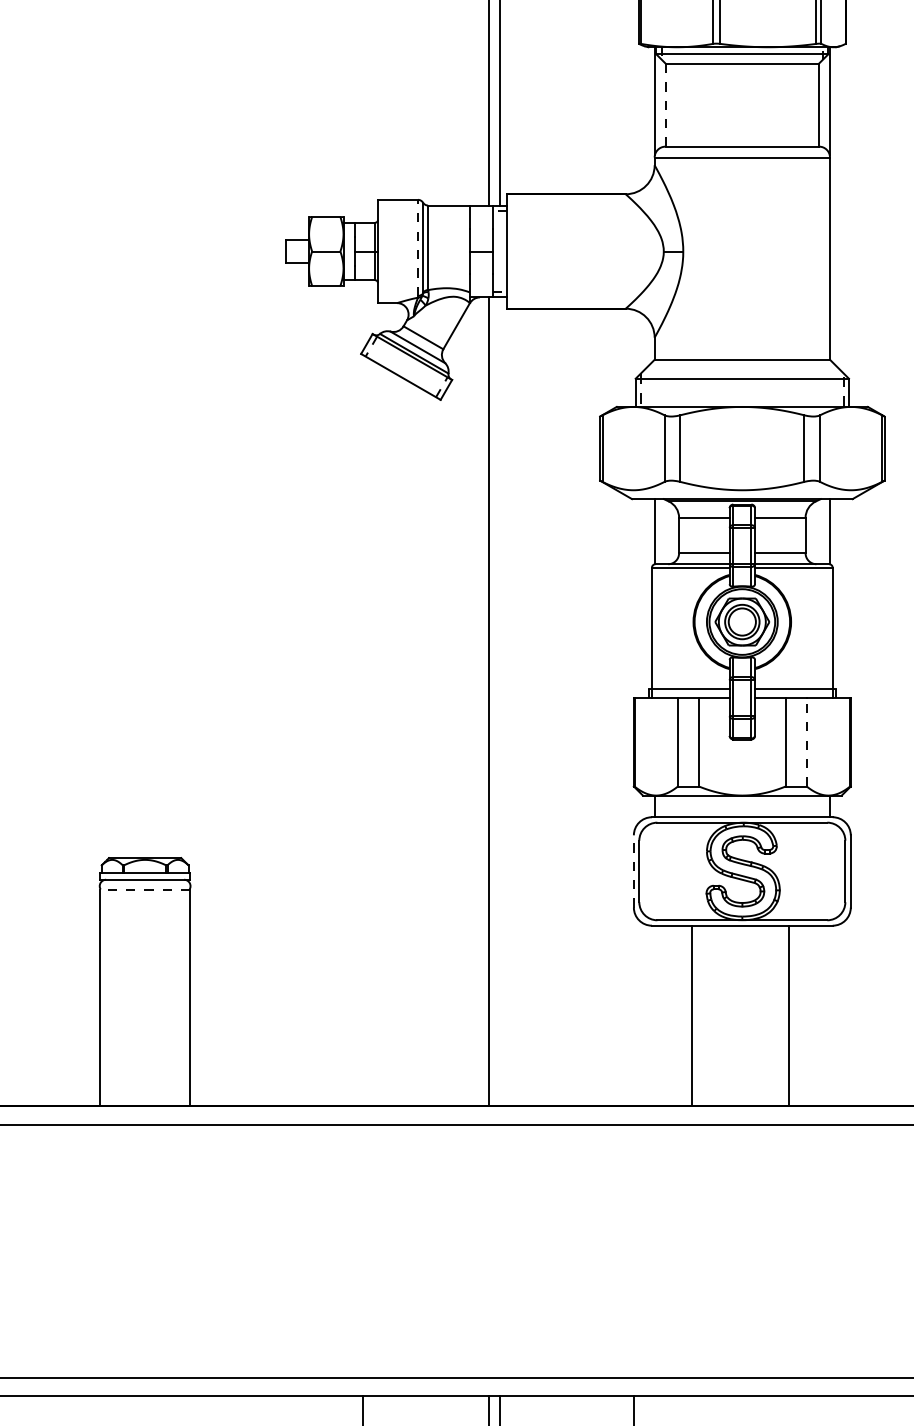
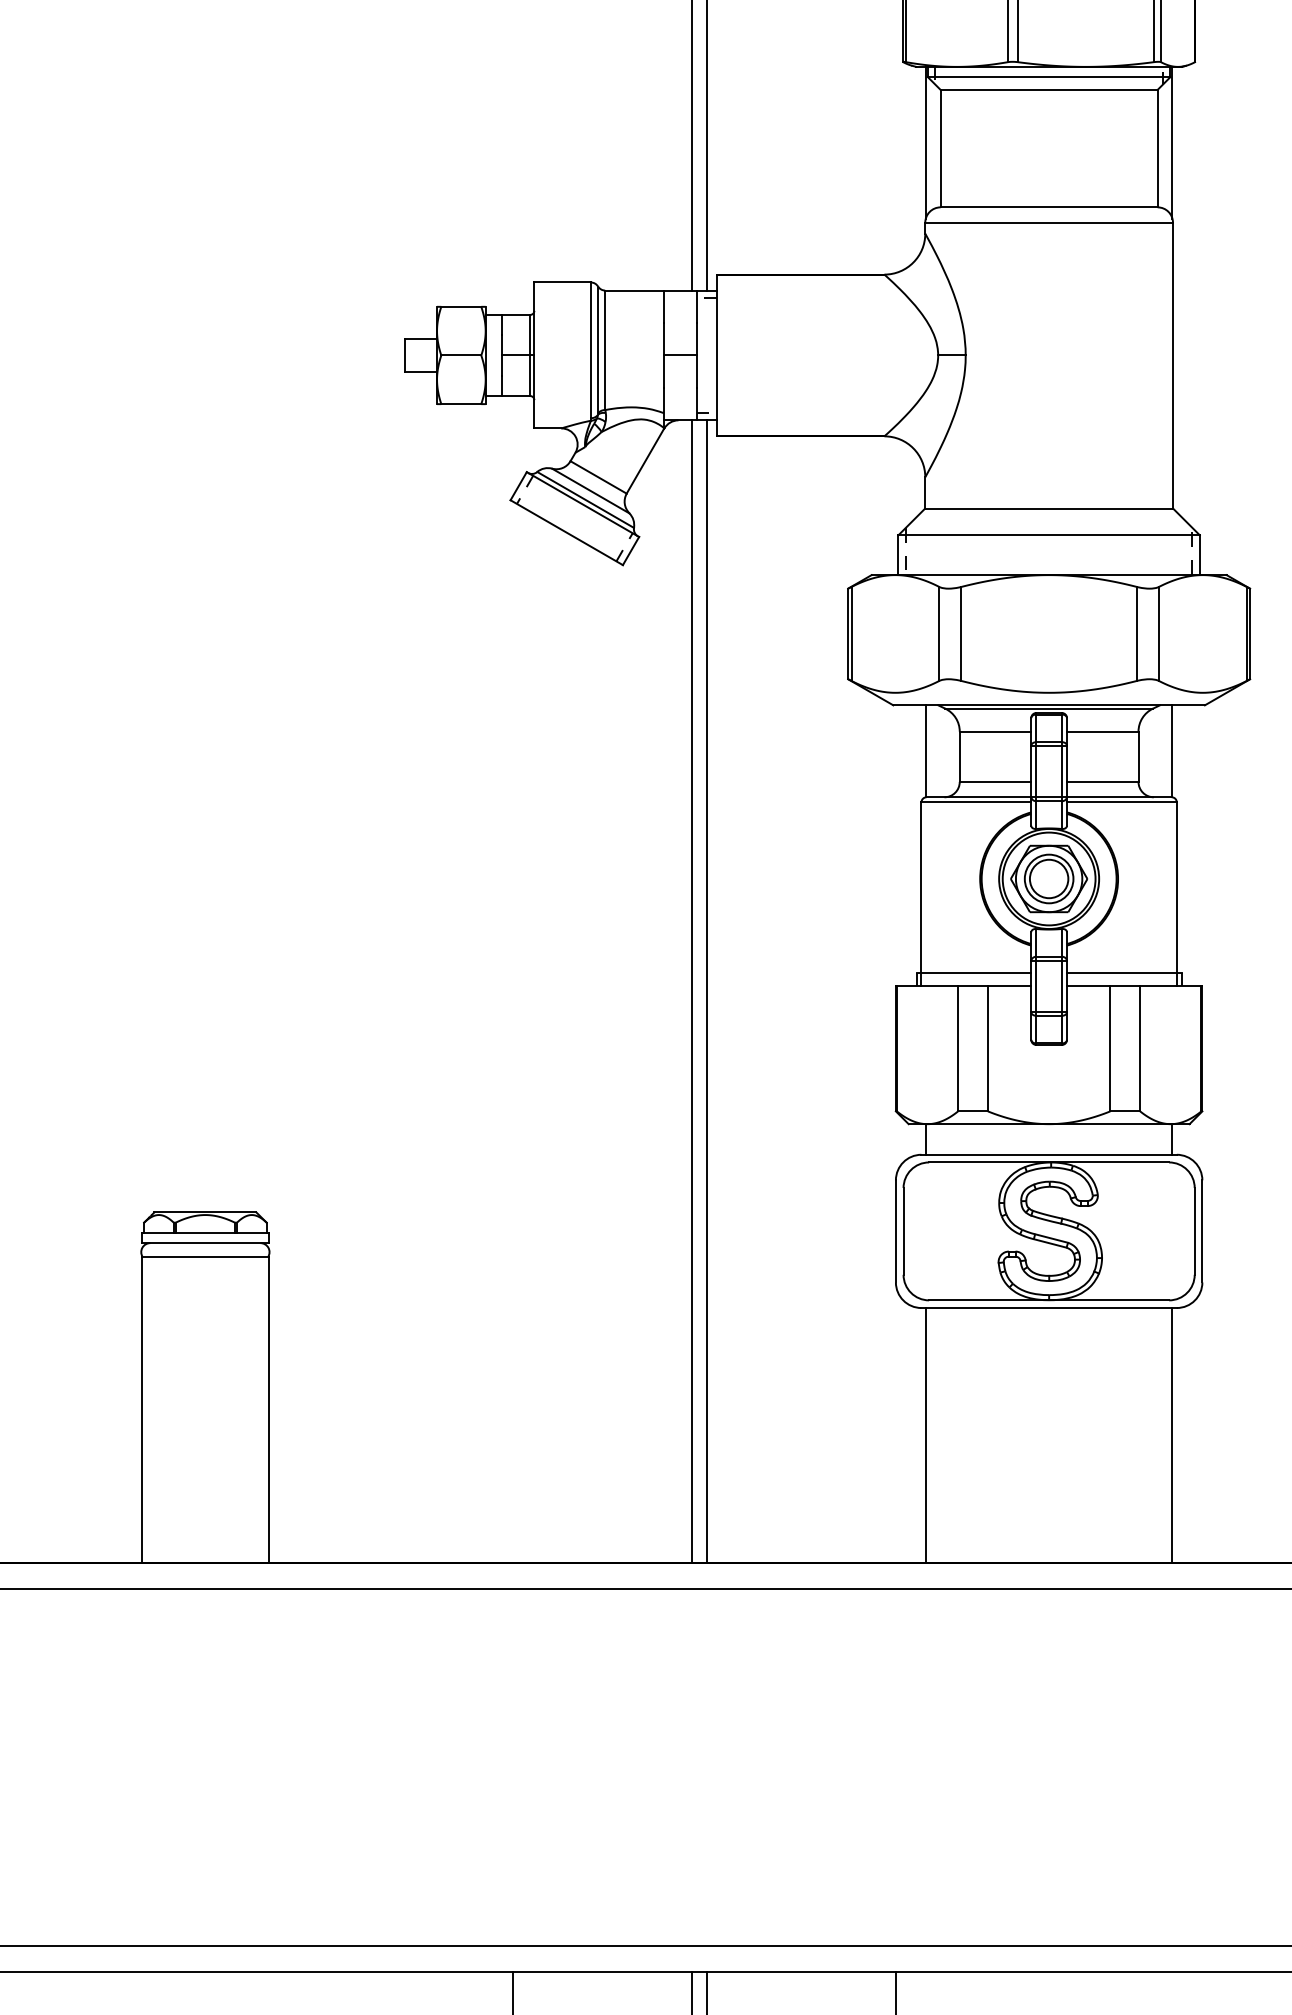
line: (665, 104) -> (940, 148), dashed -> solid
line: (418, 247) -> (591, 350), dashed -> solid
line: (500, 701) -> (707, 991), added
line: (807, 742) -> (1140, 1048), dashed -> solid
line: (633, 870) -> (895, 1230), dashed -> solid
line: (145, 889) -> (205, 1256), dashed -> solid
line: (691, 1015) -> (925, 1435), moved
line: (788, 1015) -> (1172, 1435), moved

